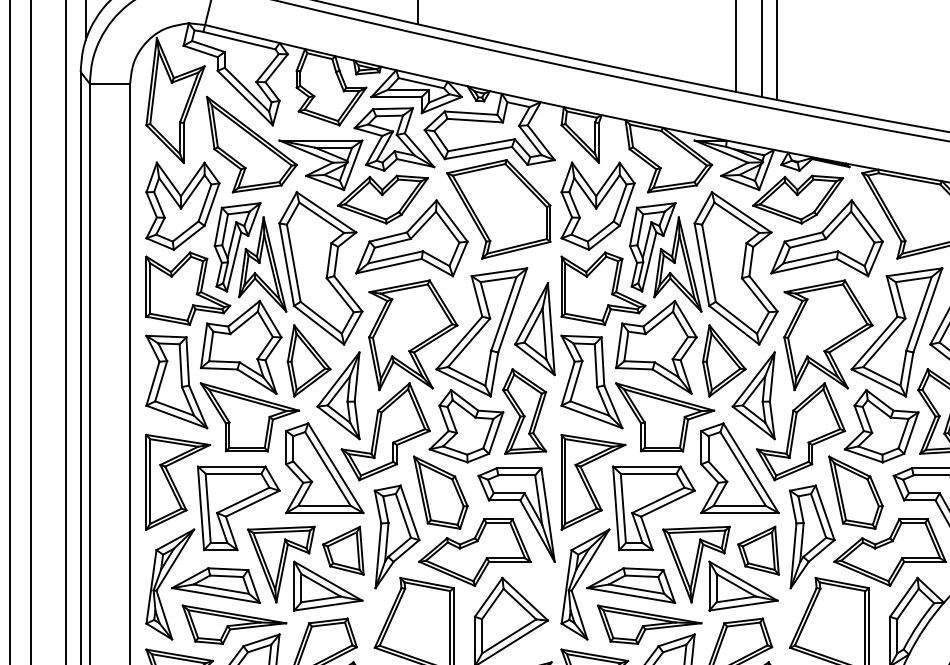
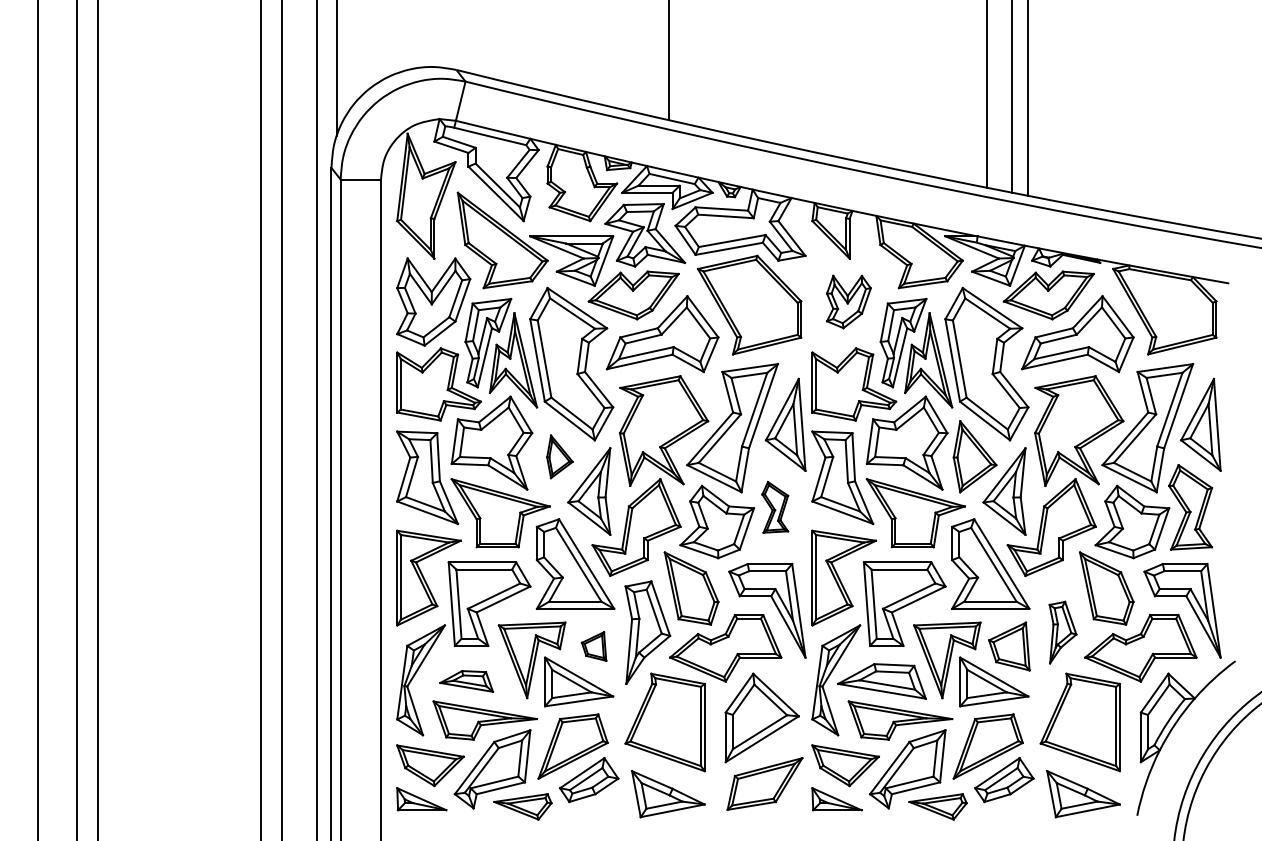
part: (597, 205) -> (848, 301), size x0.6
part: (308, 360) -> (559, 456), size x0.6
part: (523, 411) -> (774, 507), size x0.6
part: (811, 536) -> (1062, 632), size x0.6
part: (342, 550) -> (593, 646), size x0.6
part: (215, 585) -> (466, 681), size x0.6

